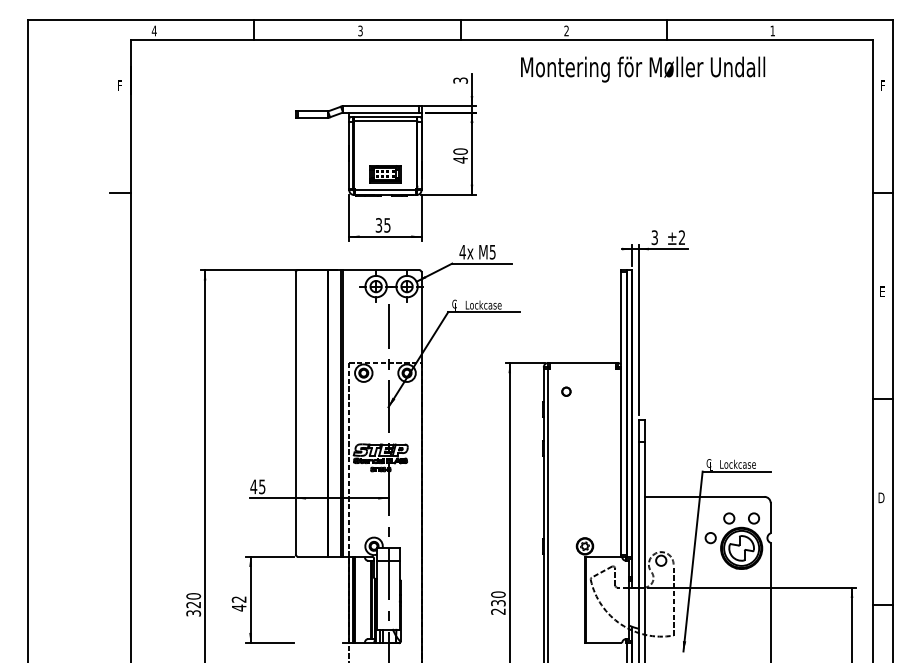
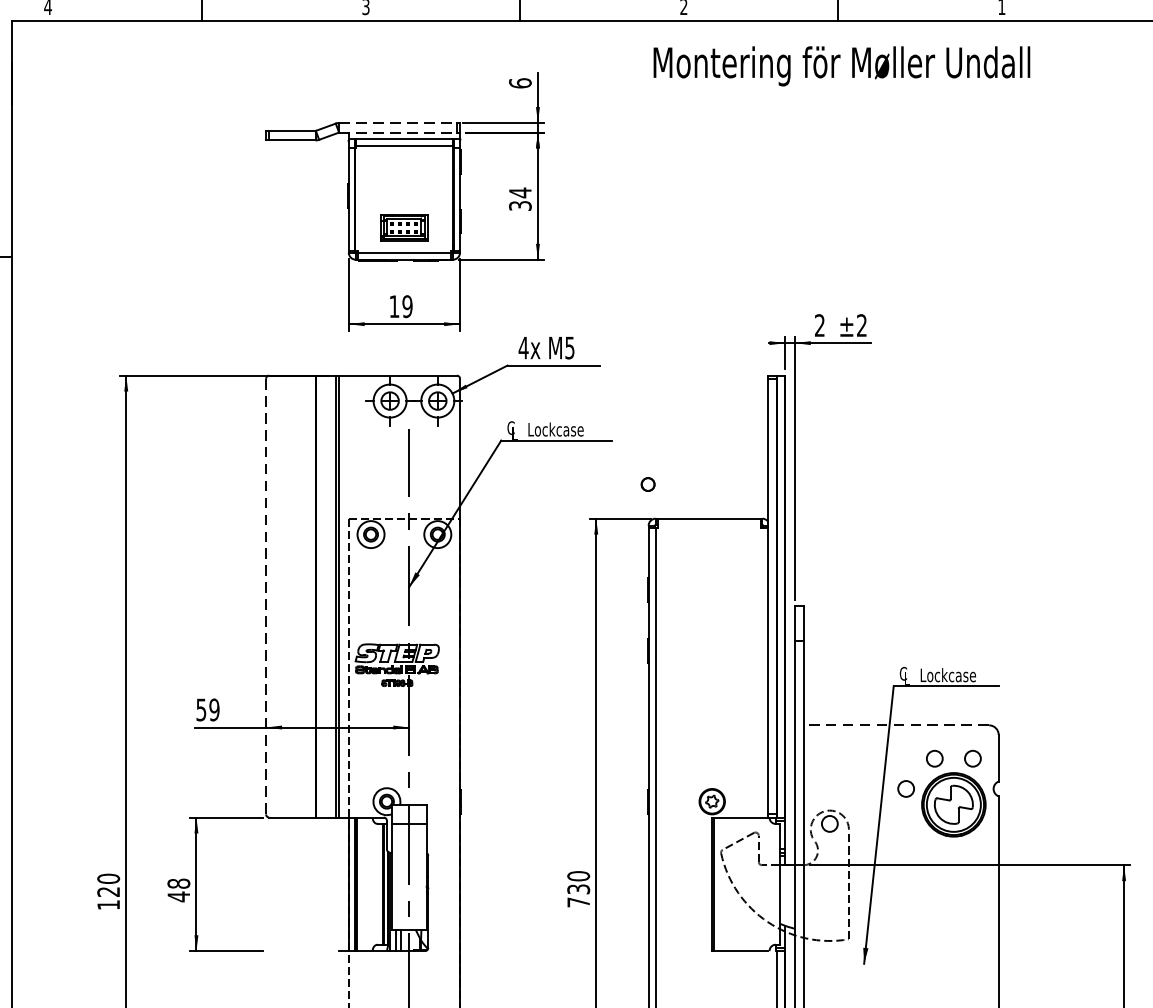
text: (643, 69) -> (842, 66), moved
text: (460, 80) -> (520, 83), 3 -> 6
line: (381, 106) -> (398, 123), solid -> dashed
line: (381, 112) -> (398, 132), solid -> dashed
text: (460, 155) -> (520, 198), 40 -> 34
text: (382, 225) -> (399, 306), 35 -> 19
text: (654, 237) -> (819, 325), 3 -> 2
part: (566, 391) -> (648, 484), moved
line: (295, 413) -> (265, 596), solid -> dashed
text: (257, 486) -> (207, 709), 45 -> 59
line: (704, 496) -> (896, 724), solid -> dashed
text: (238, 599) -> (177, 883), 42 -> 48
text: (498, 611) -> (578, 902), 230 -> 730
text: (193, 613) -> (108, 905), 320 -> 120

